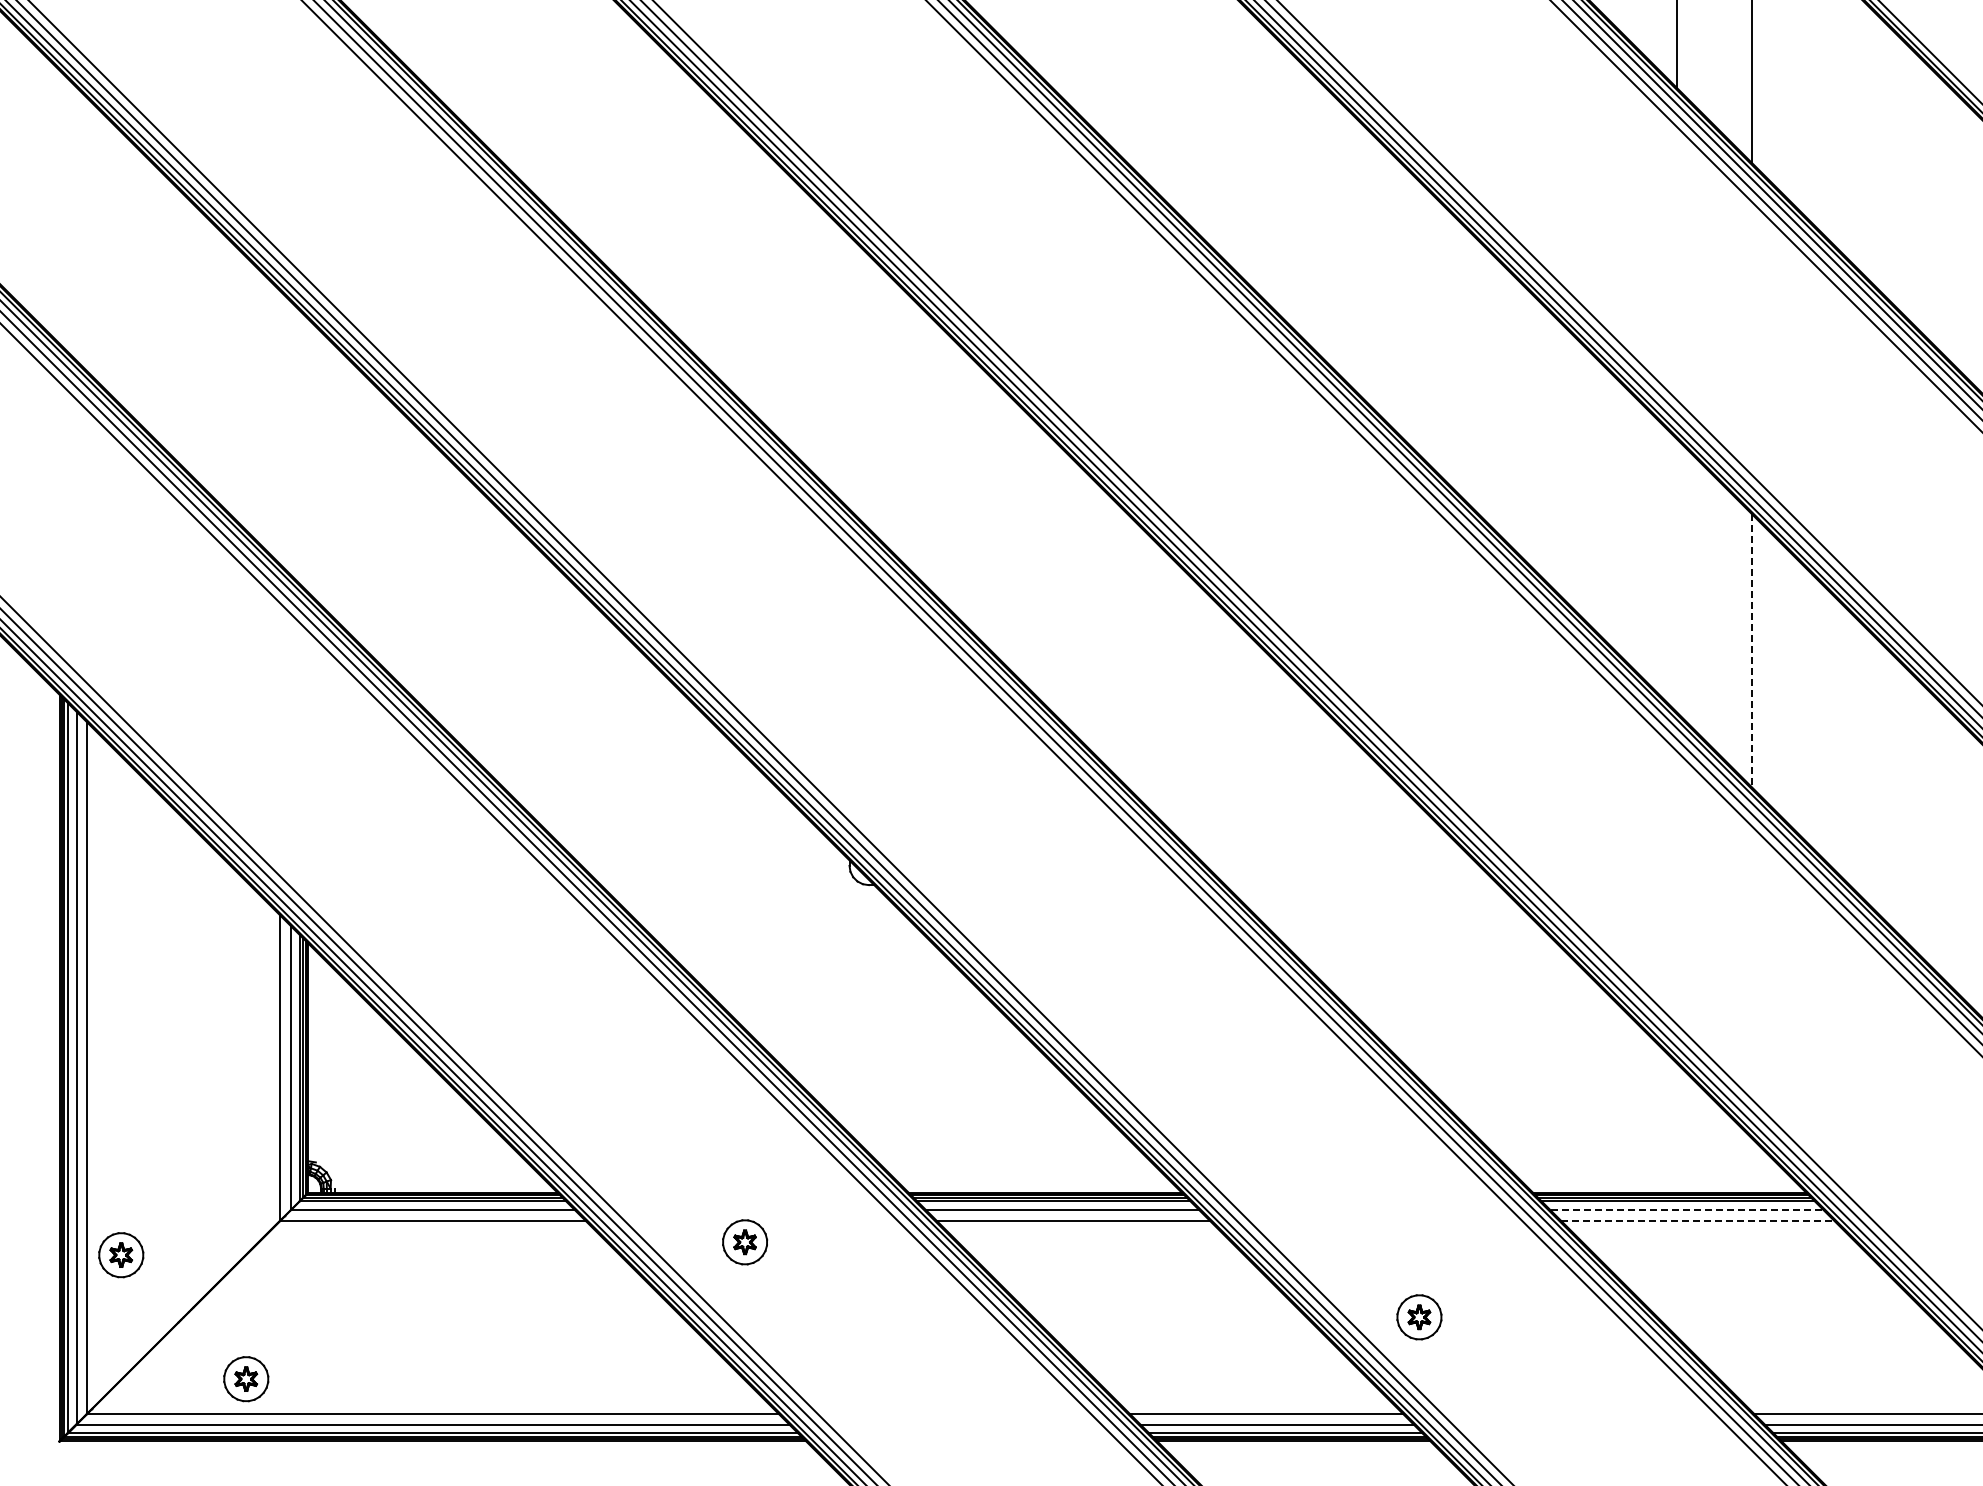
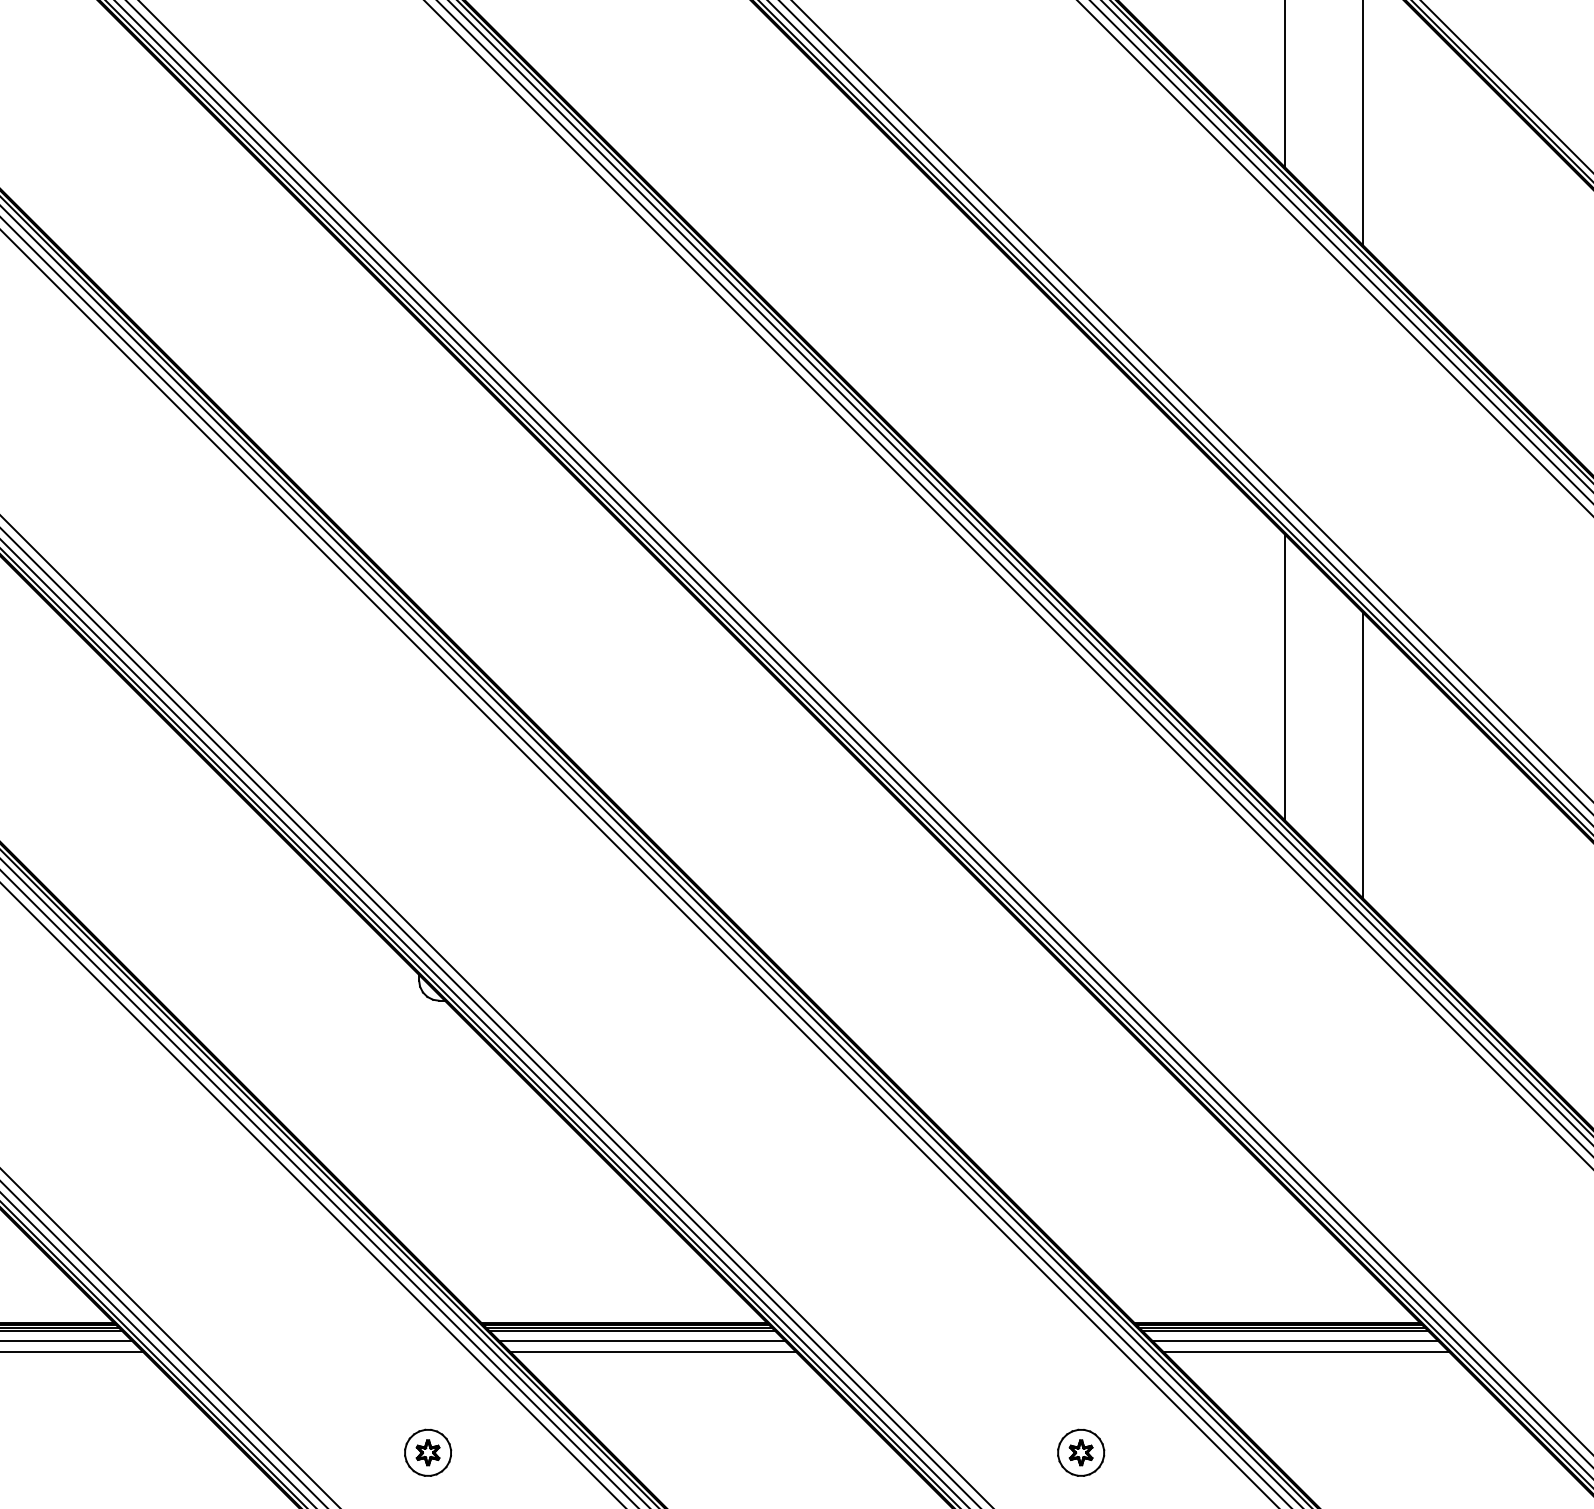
line: (1677, 575) -> (1285, 676), added
line: (1751, 650) -> (1362, 755), dashed -> solid
line: (1687, 1210) -> (1295, 1341), dashed -> solid
line: (1697, 1220) -> (1306, 1351), dashed -> solid
part: (745, 1242) -> (428, 1453), moved
part: (1419, 1317) -> (1081, 1453), moved

